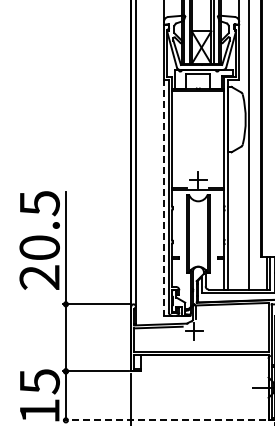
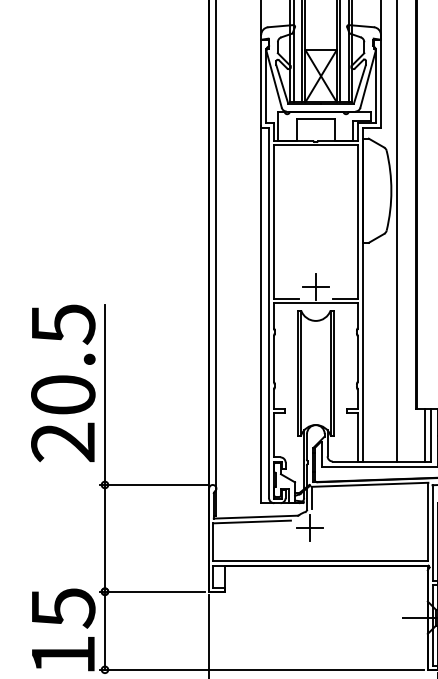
line: (164, 197) -> (262, 314), dashed -> solid
line: (164, 420) -> (262, 670), dashed -> solid

